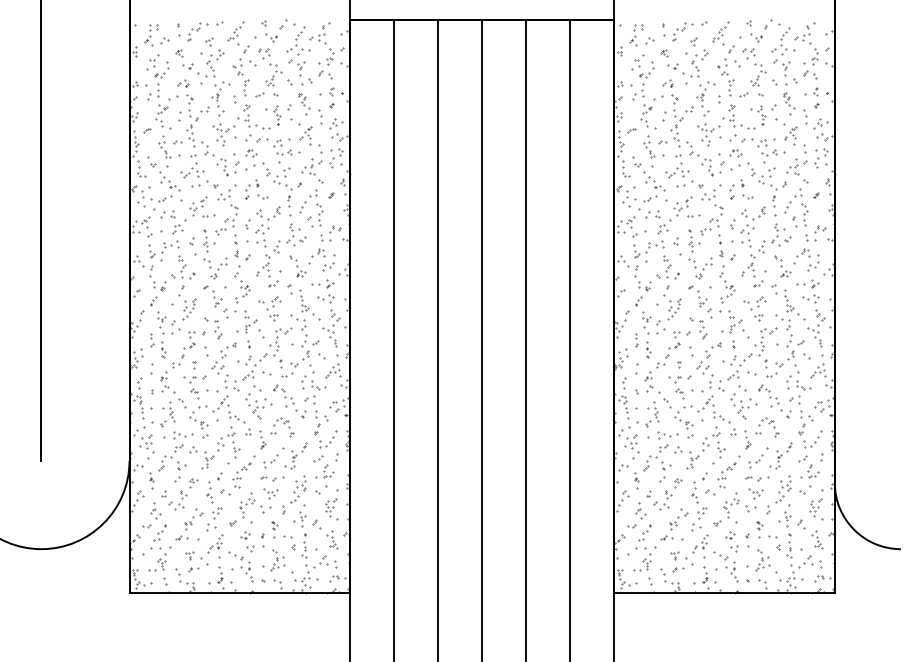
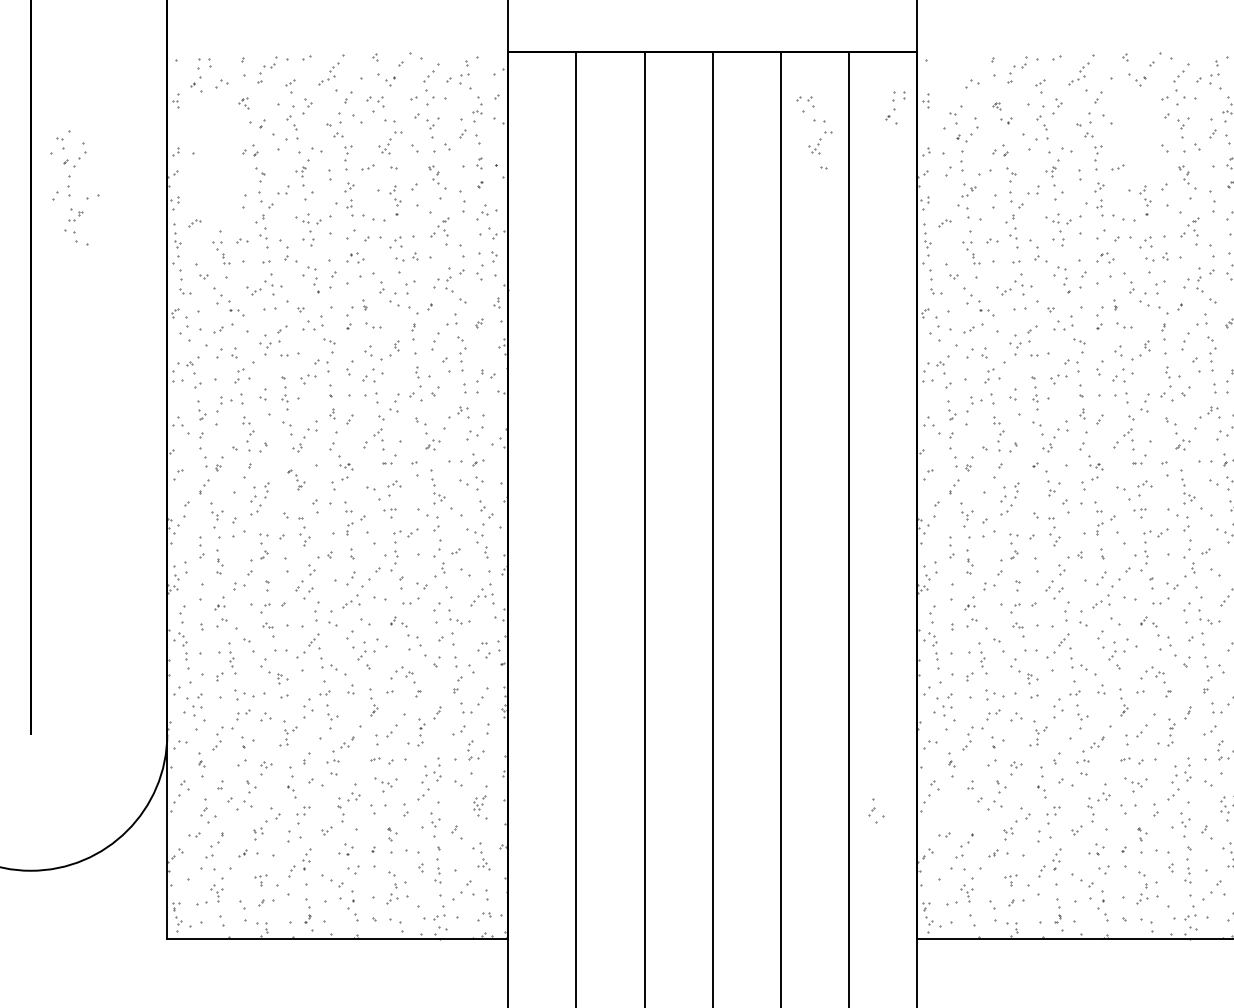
part: (636, 35) -> (895, 108), moved
part: (669, 59) -> (1002, 113), size x0.7
part: (754, 72) -> (813, 133), moved
part: (162, 91) -> (75, 187), moved
part: (212, 296) -> (295, 479), size x0.6
part: (331, 504) -> (479, 801), size x0.7
part: (640, 510) -> (875, 810), moved

